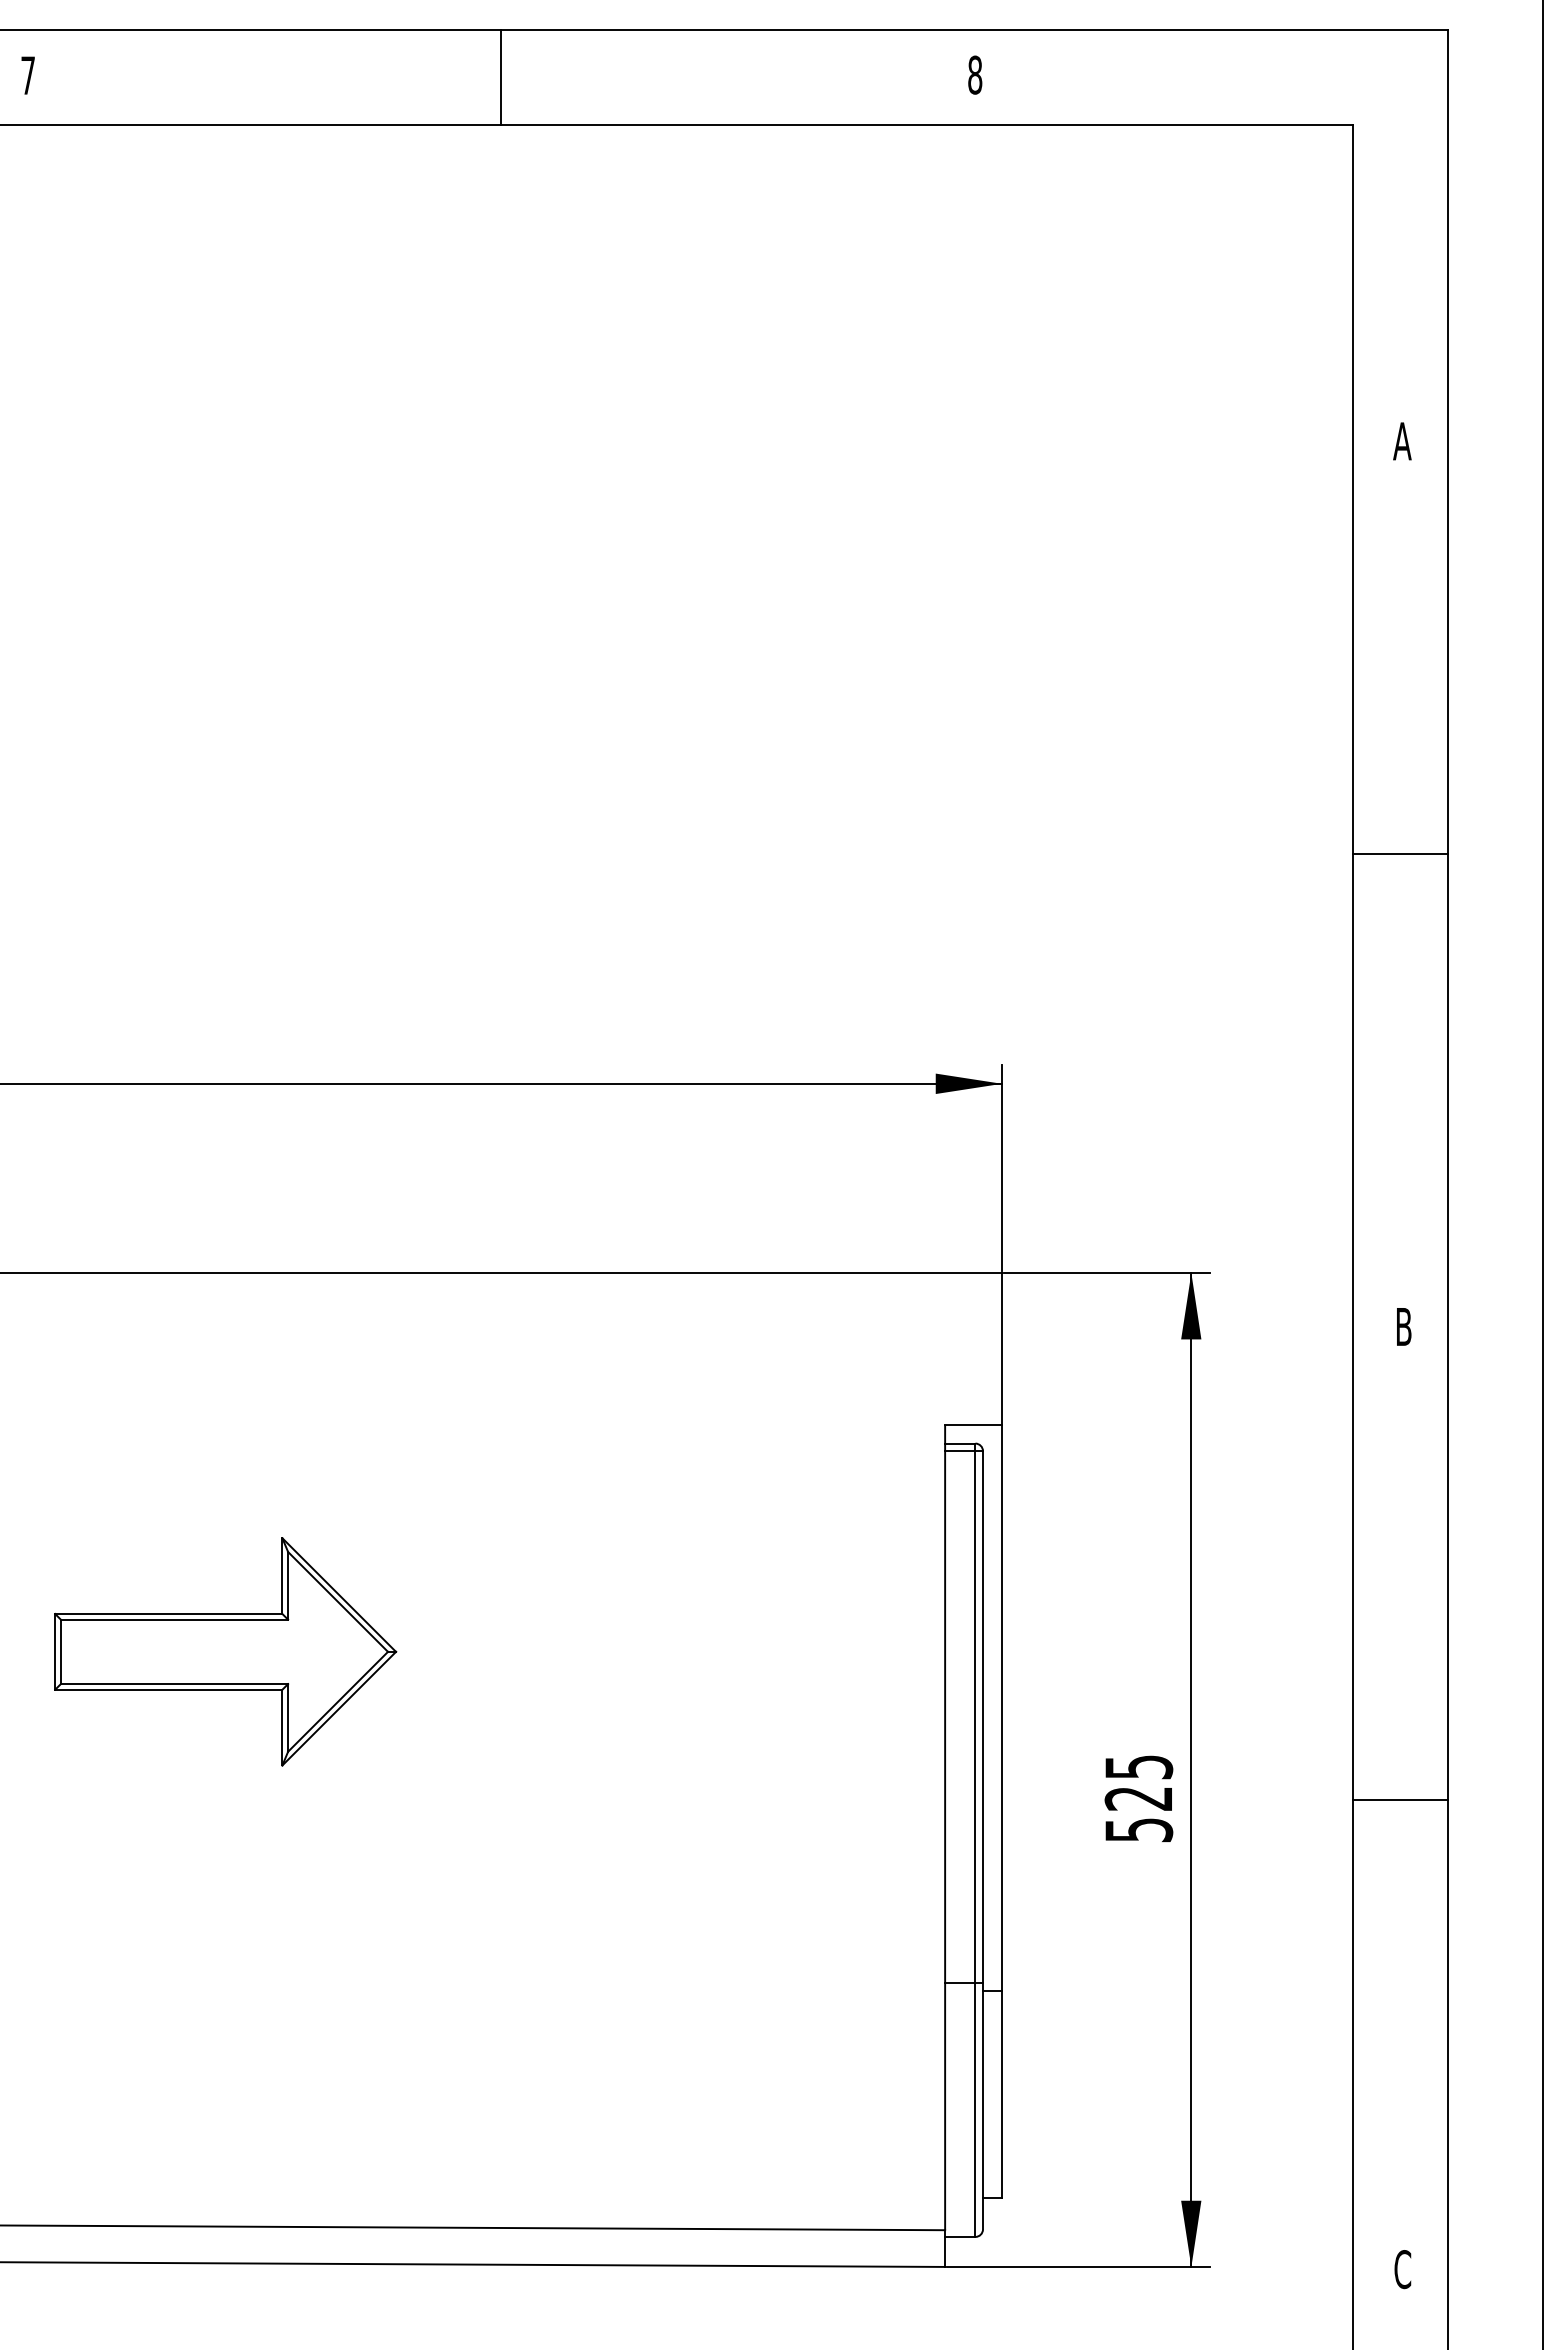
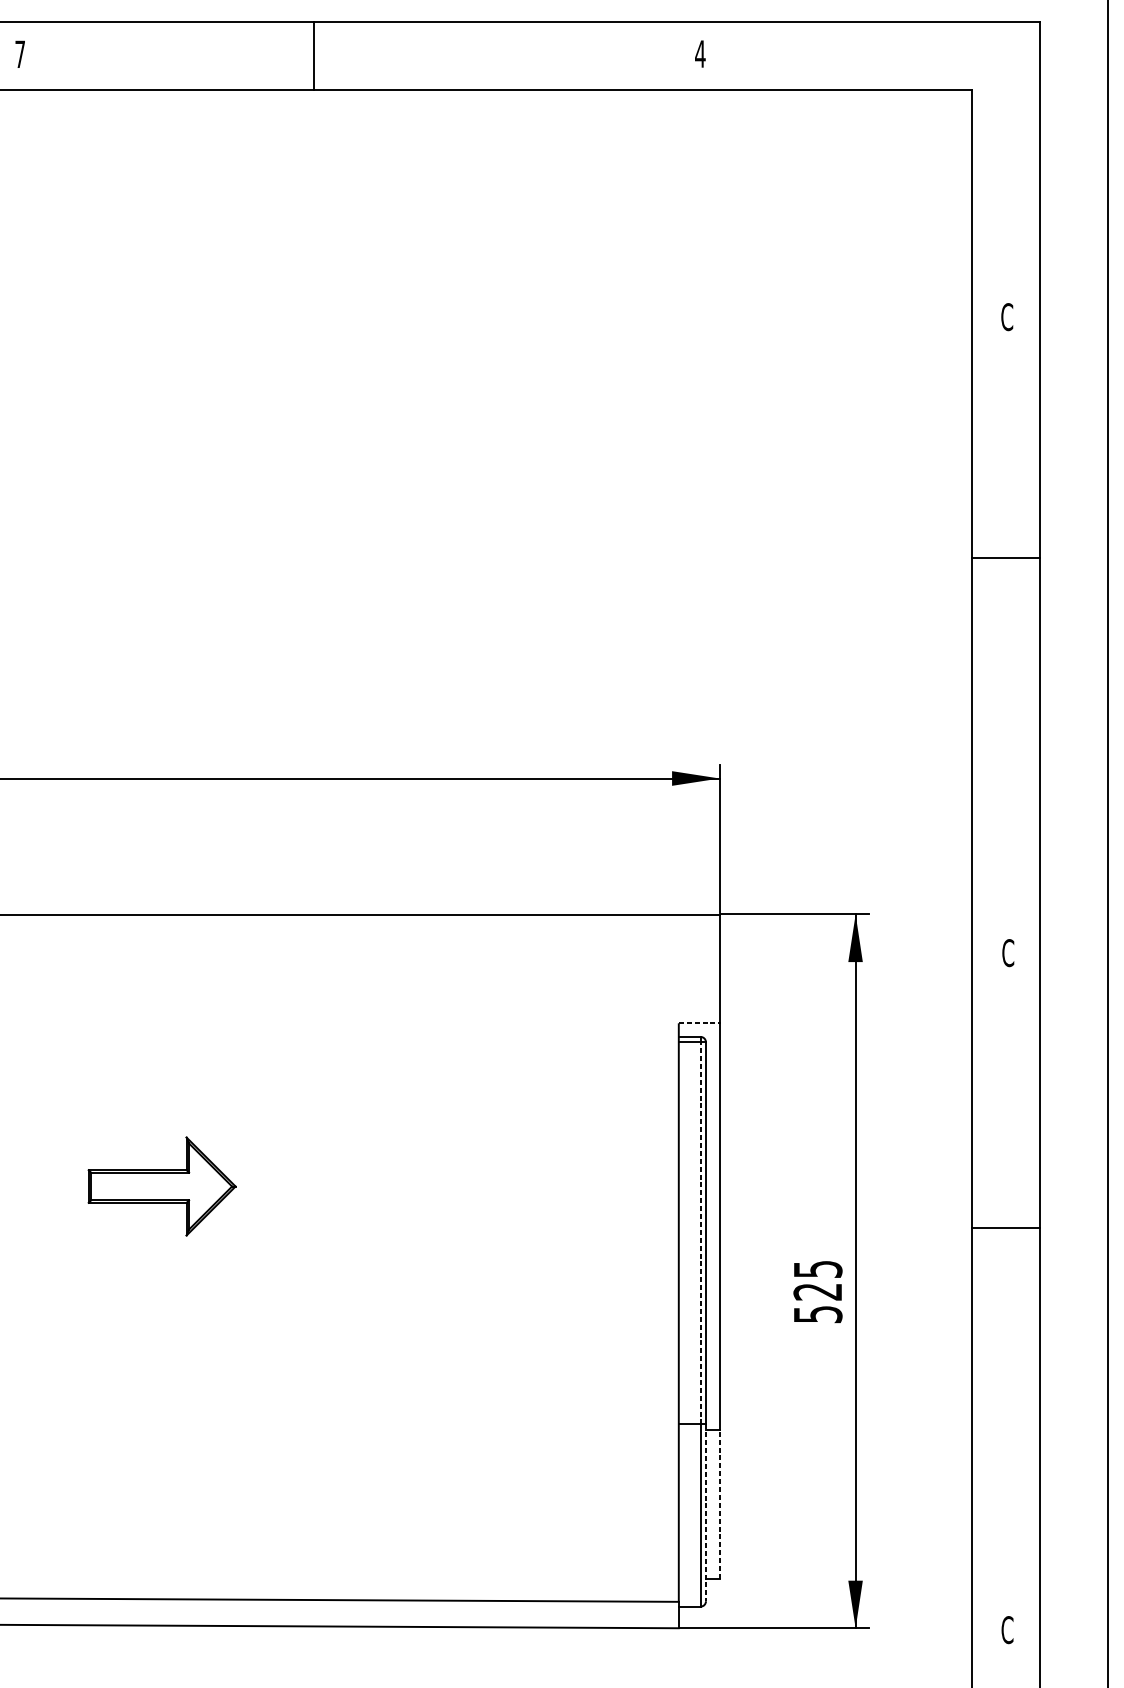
text: (974, 74) -> (699, 53), 8 -> 4
line: (501, 77) -> (314, 55), moved
text: (1402, 440) -> (1007, 316), A -> C
line: (1400, 853) -> (1005, 557), moved
text: (1403, 1326) -> (1008, 952), B -> C
line: (974, 1424) -> (699, 1023), solid -> dashed
part: (225, 1651) -> (161, 1186), size x0.6
line: (975, 1716) -> (700, 1232), solid -> dashed
line: (1400, 1800) -> (1005, 1227), moved
line: (1001, 2094) -> (719, 1504), solid -> dashed
line: (983, 2106) -> (706, 1513), solid -> dashed

